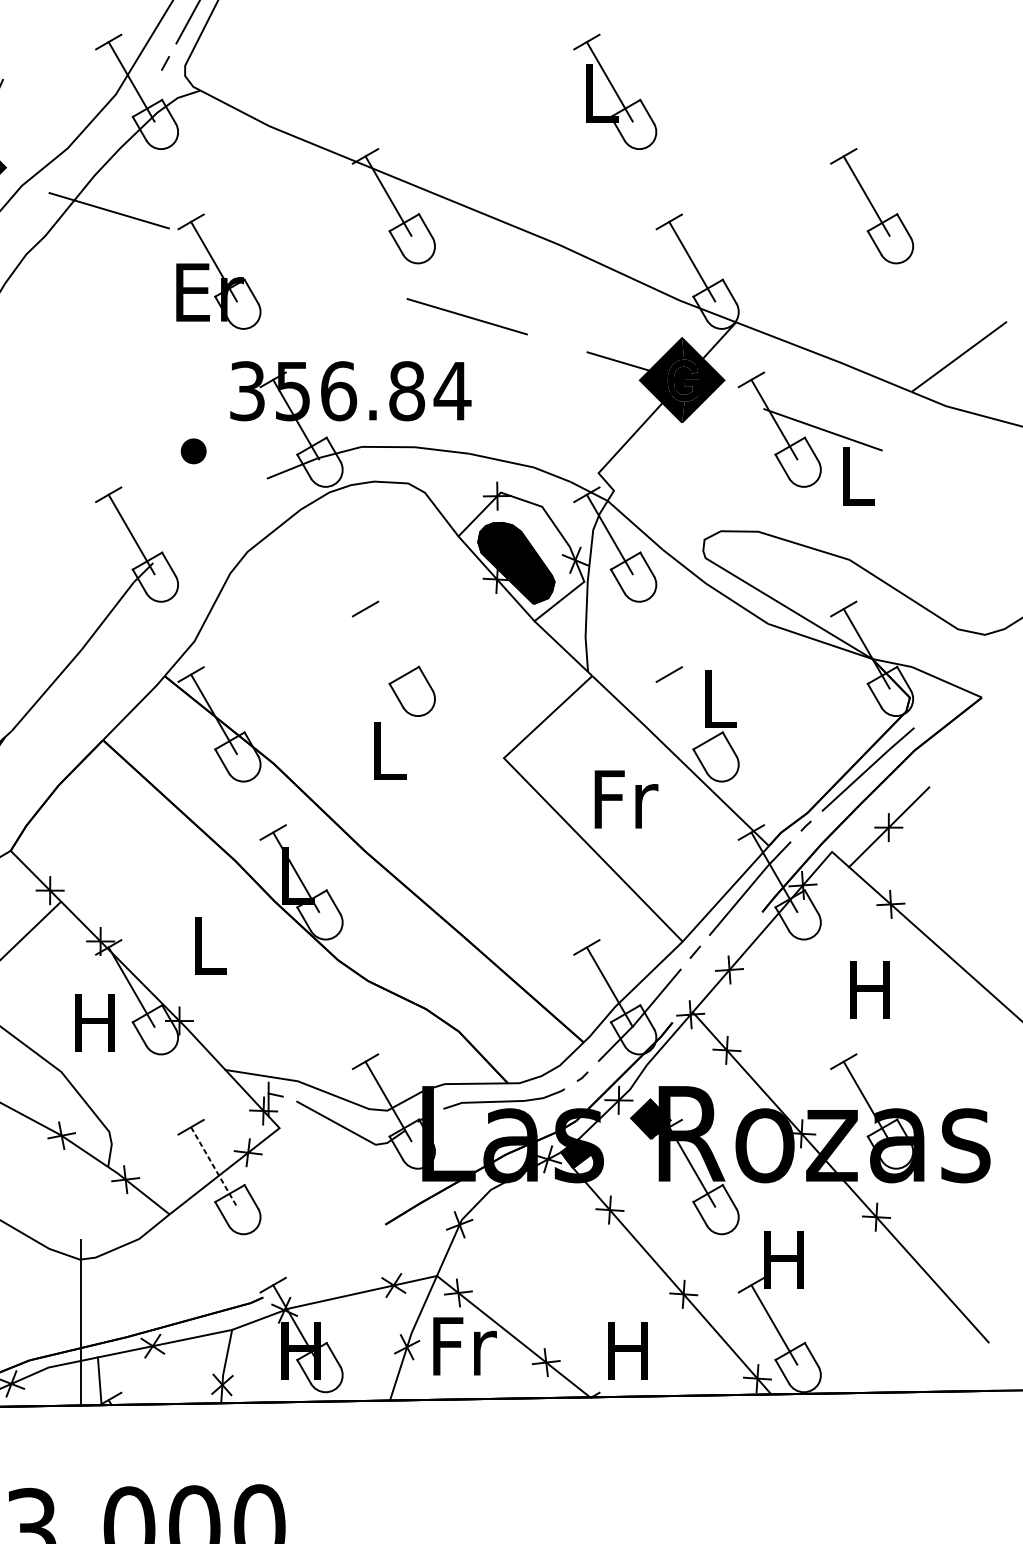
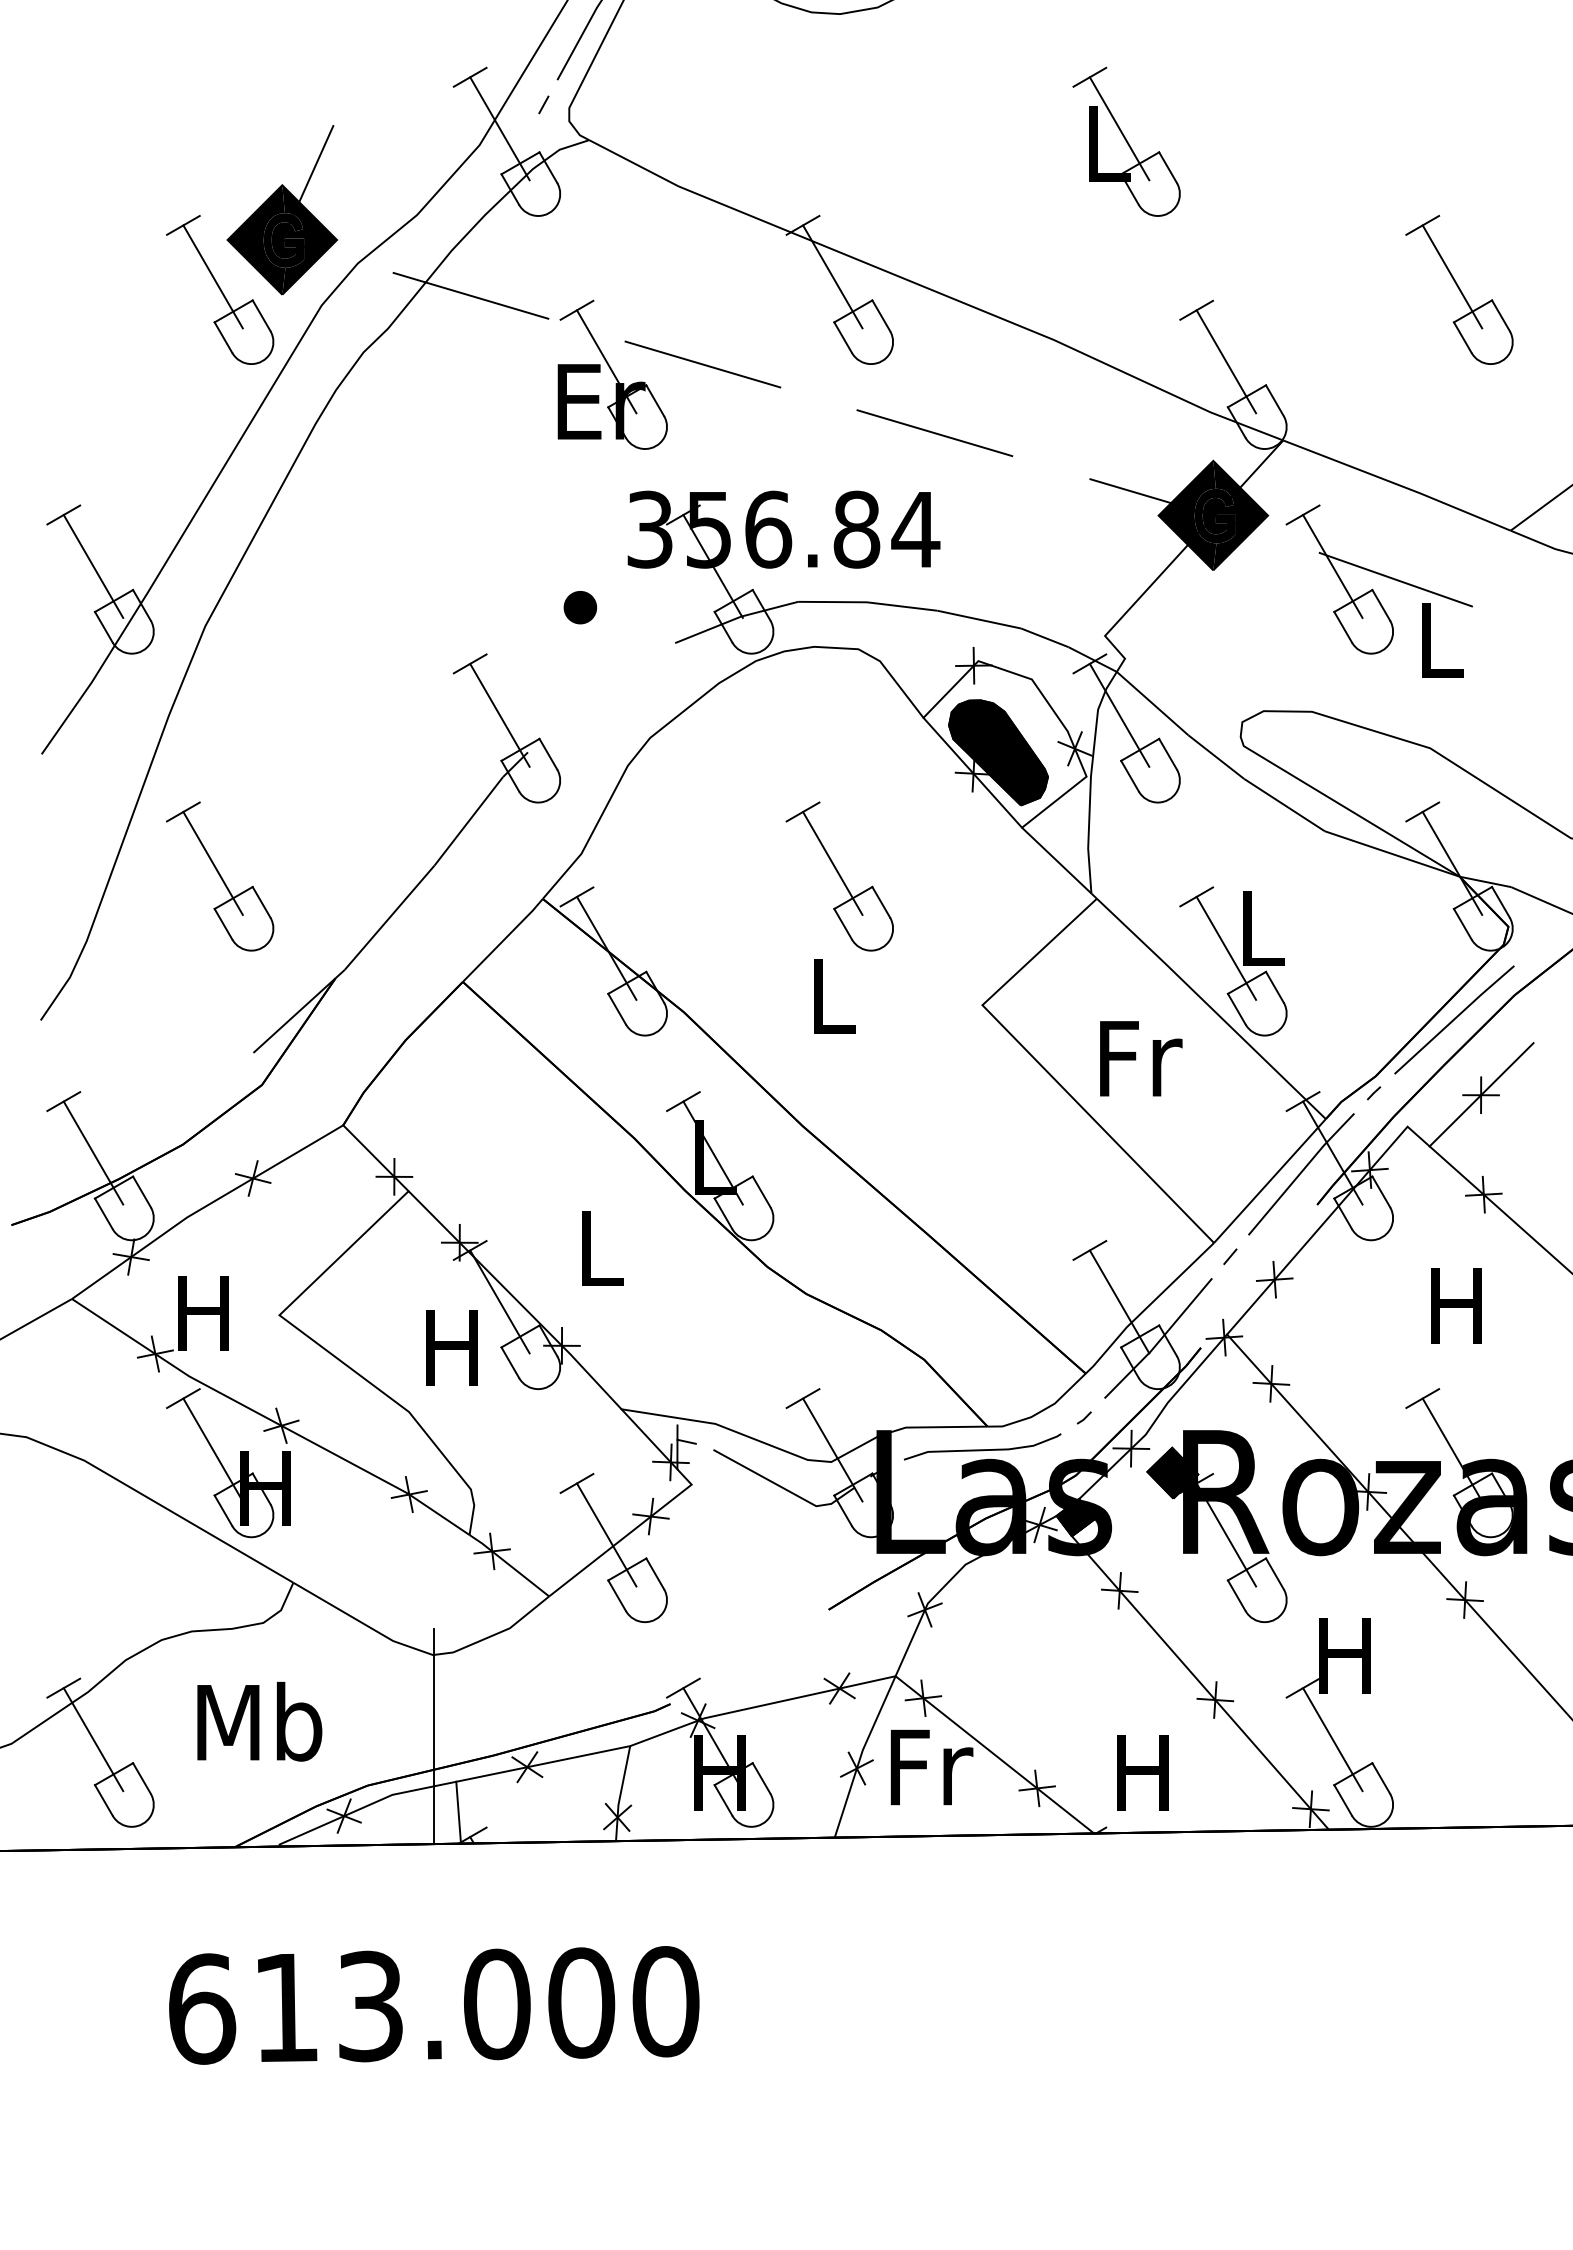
line: (287, 263) -> (702, 364), added
line: (388, 648) -> (832, 863), added
line: (692, 713) -> (1226, 947), added
line: (213, 1167) -> (606, 1535), dashed -> solid

